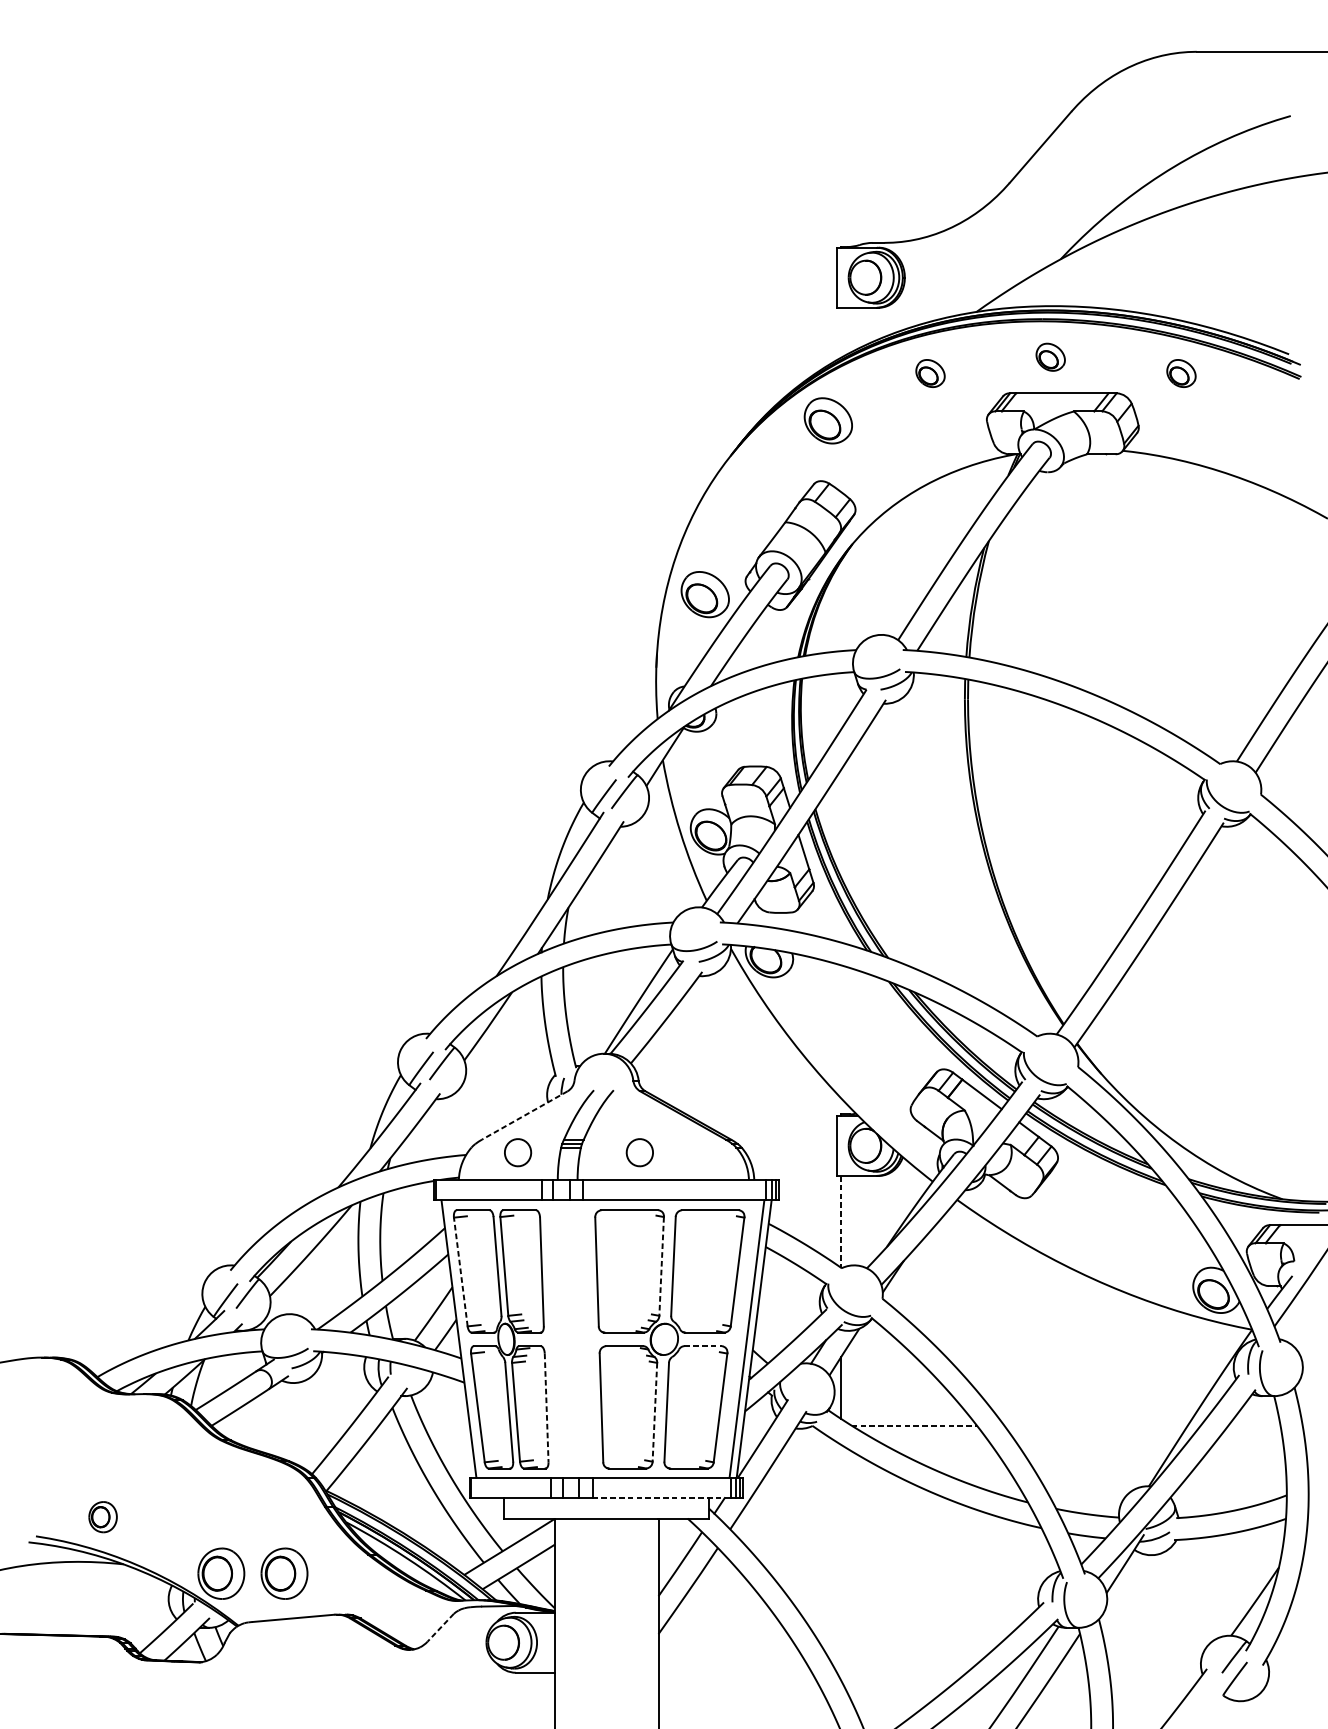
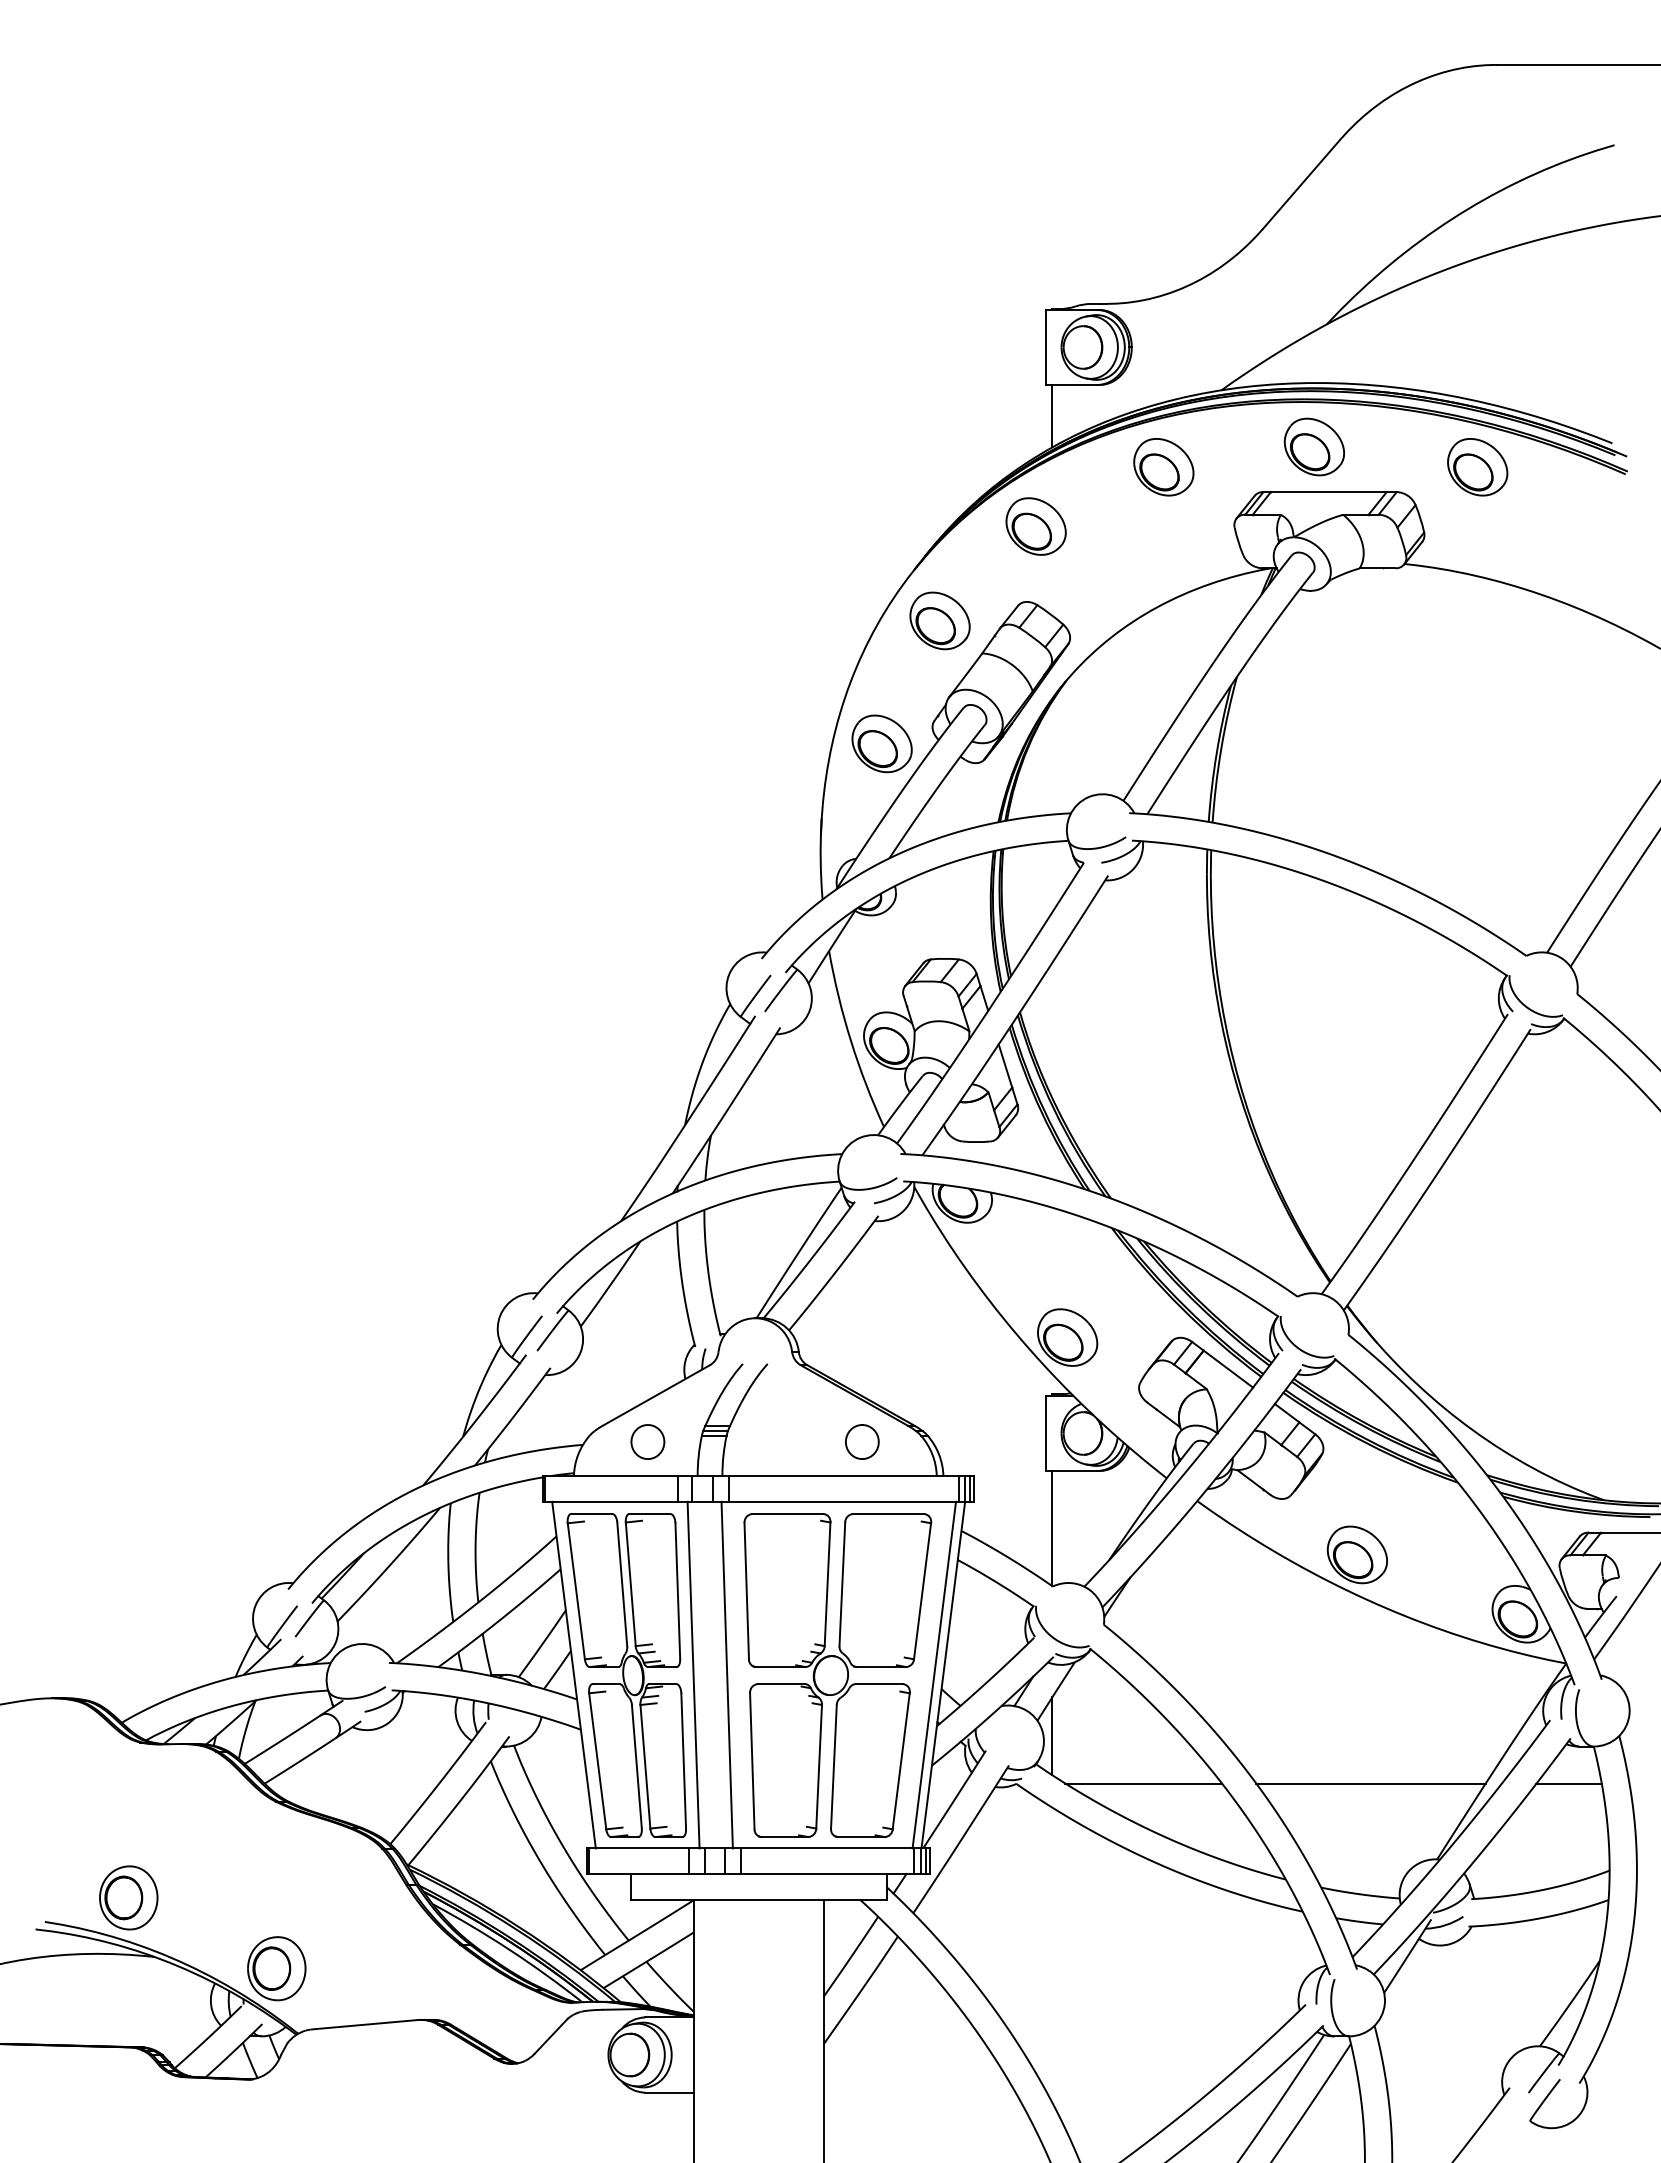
line: (841, 332) -> (1052, 416), added
part: (1050, 356) -> (1313, 446), size x1.67
part: (930, 373) -> (1163, 467), size x1.67
part: (1181, 373) -> (1477, 467), size x1.67
part: (751, 495) -> (939, 620), added
part: (853, 1069) -> (1067, 1337), added
line: (524, 1115) -> (656, 1395), dashed -> solid
part: (640, 1152) -> (862, 1441), moved
line: (841, 1221) -> (1052, 1528), dashed -> solid
part: (1084, 1242) -> (1356, 1554), added
line: (661, 1266) -> (827, 1584), dashed -> solid
line: (460, 1272) -> (576, 1591), dashed -> solid
line: (554, 1338) -> (693, 1674), added
line: (580, 1338) -> (726, 1674), added
line: (703, 1346) -> (879, 1684), dashed -> solid
line: (546, 1408) -> (683, 1761), dashed -> solid
line: (655, 1412) -> (819, 1766), dashed -> solid
line: (915, 1425) -> (1144, 1783), dashed -> solid
line: (1095, 1425) -> (1370, 1783), added
line: (1253, 1425) -> (1568, 1783), added
line: (662, 1498) -> (828, 1874), dashed -> solid
part: (102, 1516) -> (128, 1897), size x1.67
part: (284, 1573) -> (355, 1968), removed
line: (440, 1627) -> (551, 2036), dashed -> solid

